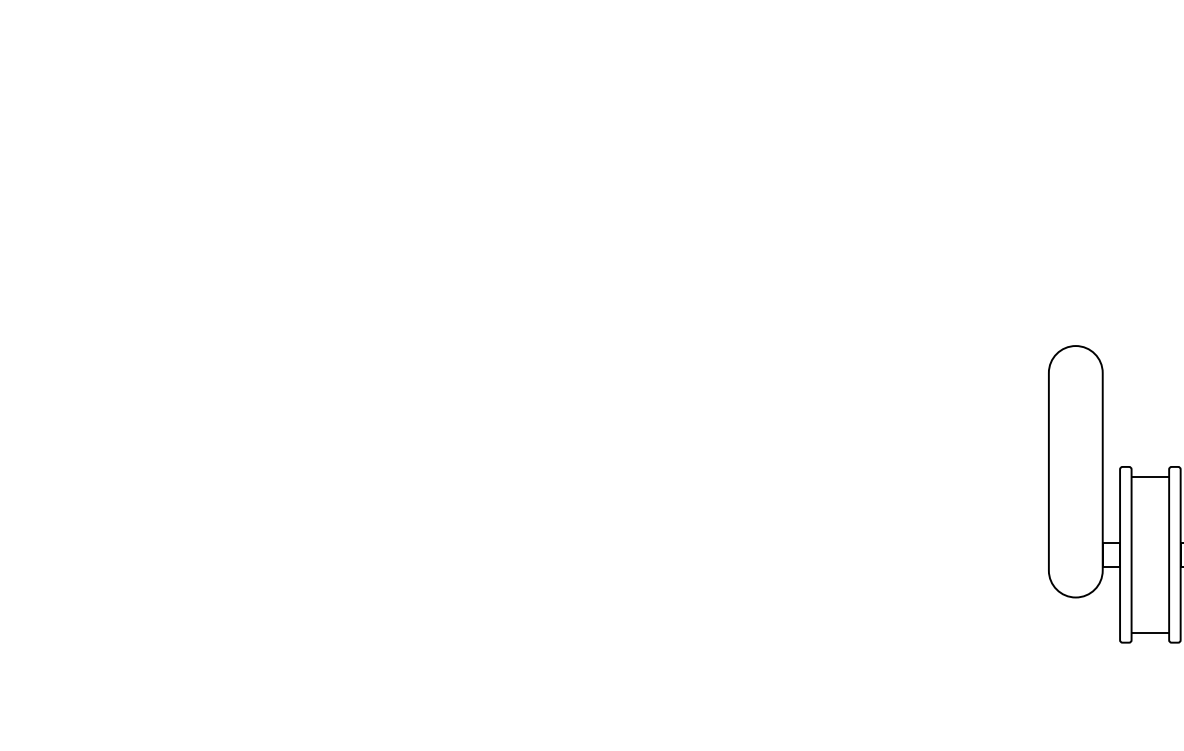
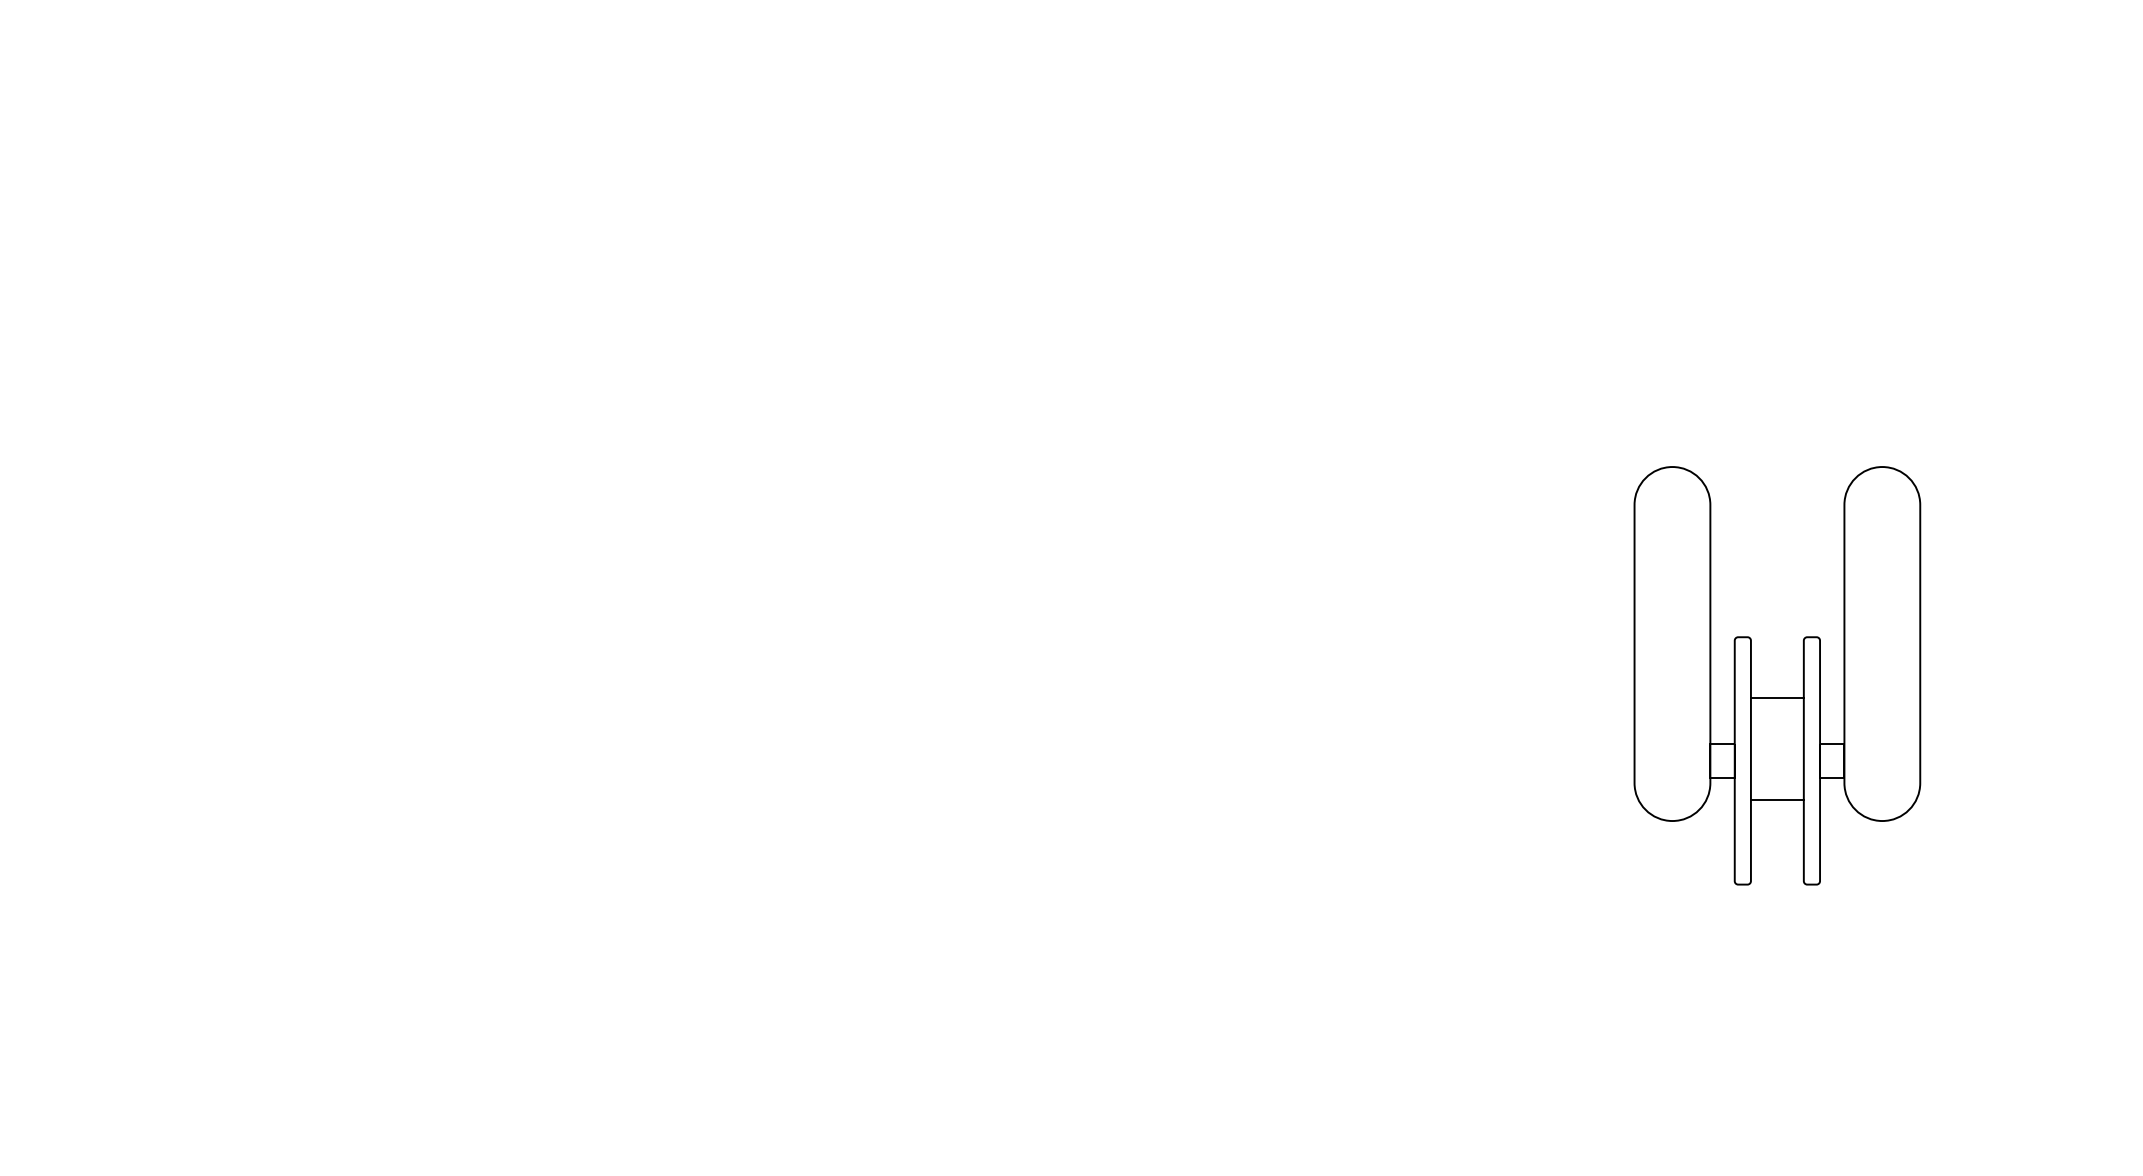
line: (1149, 476) -> (1776, 697), moved
line: (1149, 632) -> (1776, 799), moved

